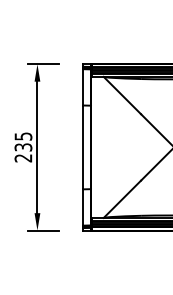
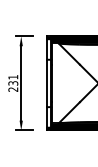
text: (23, 136) -> (13, 77), 235 -> 231

